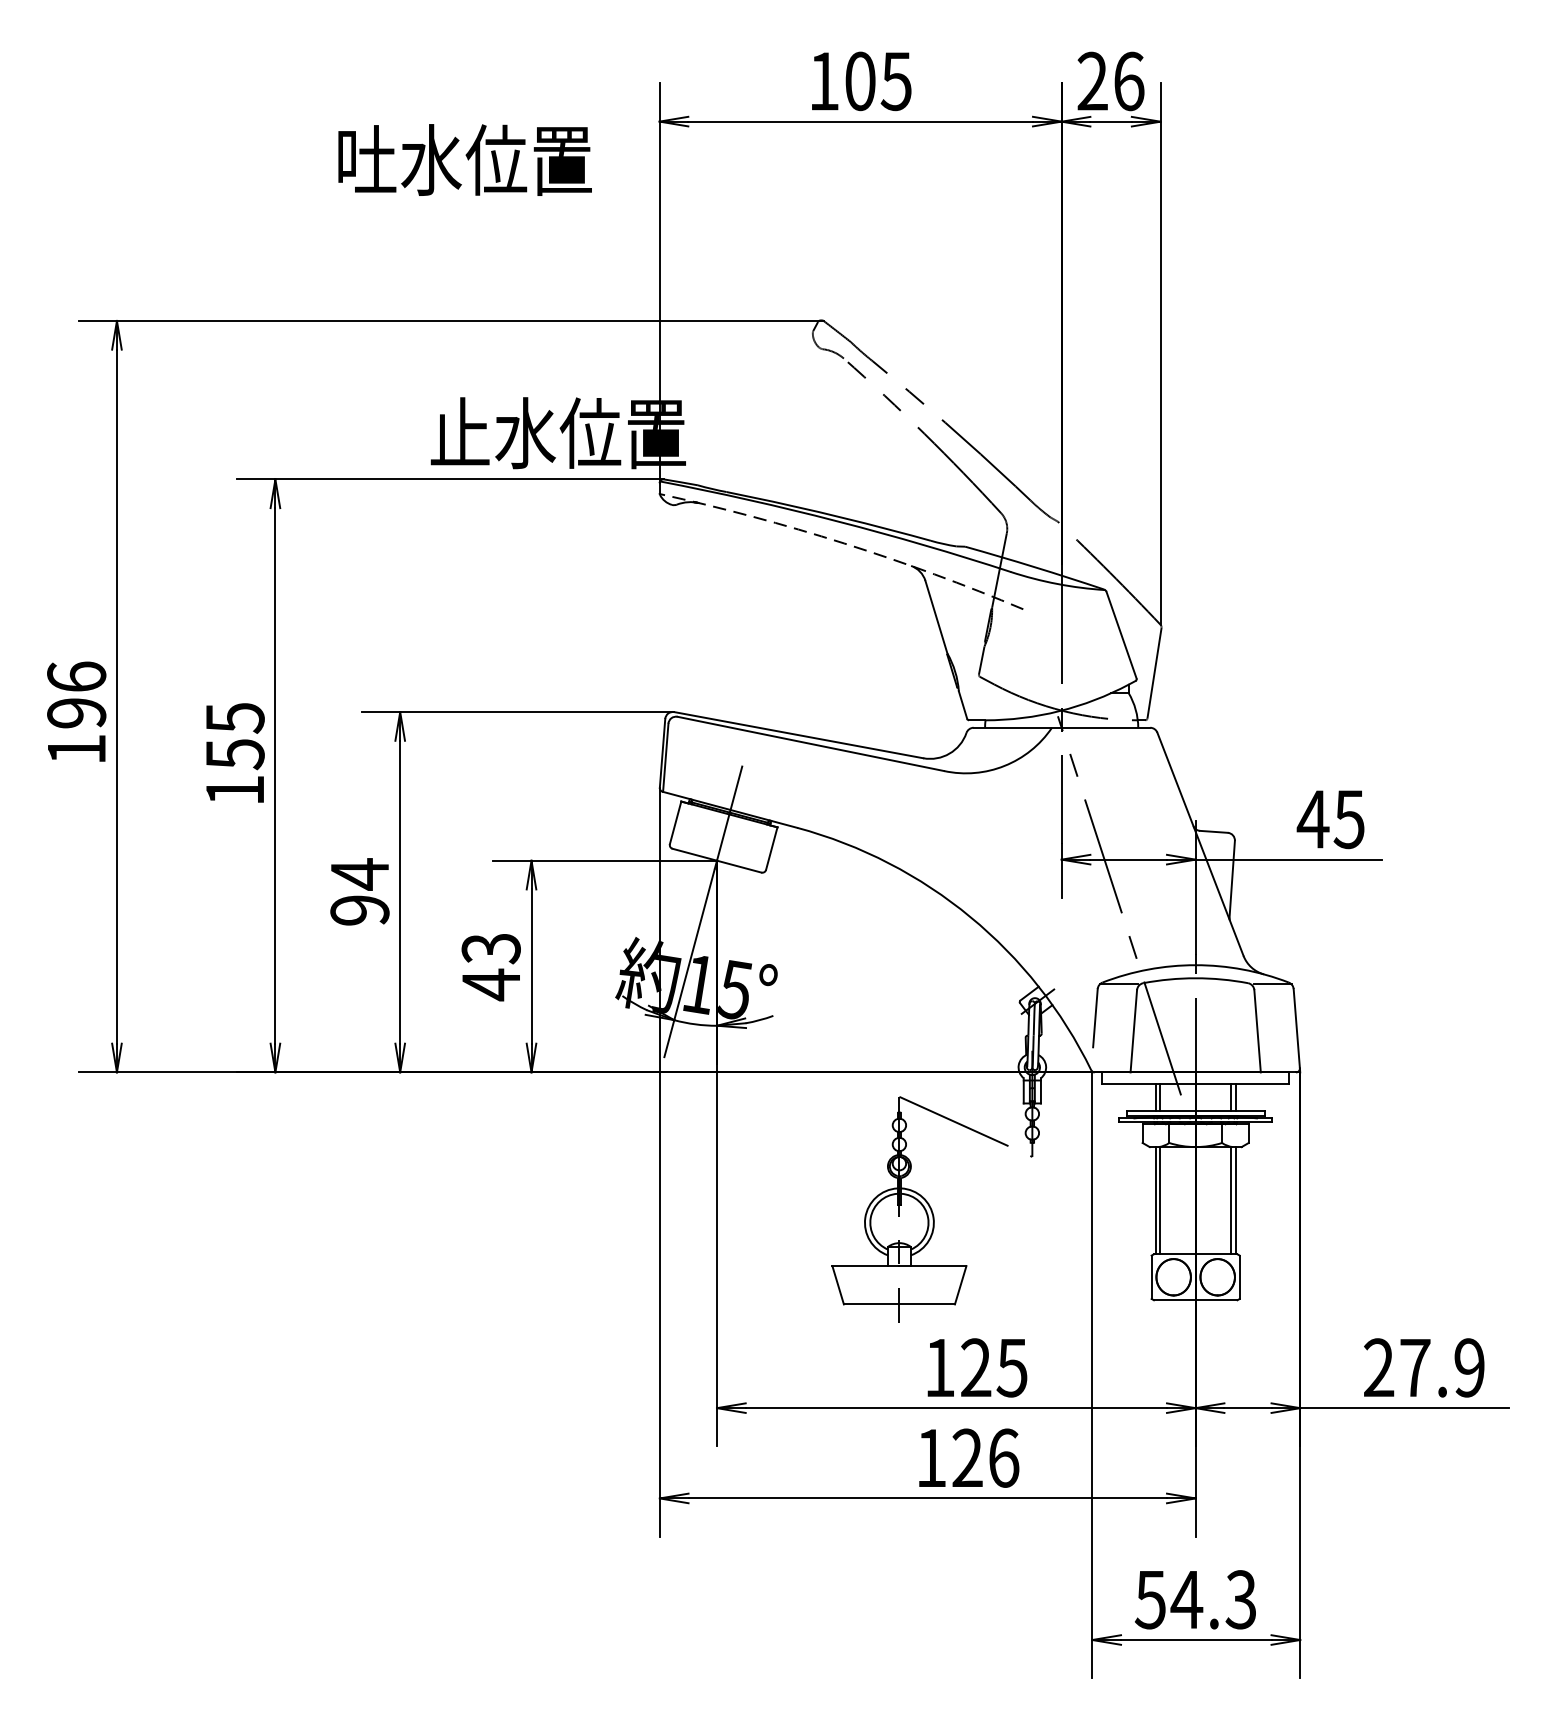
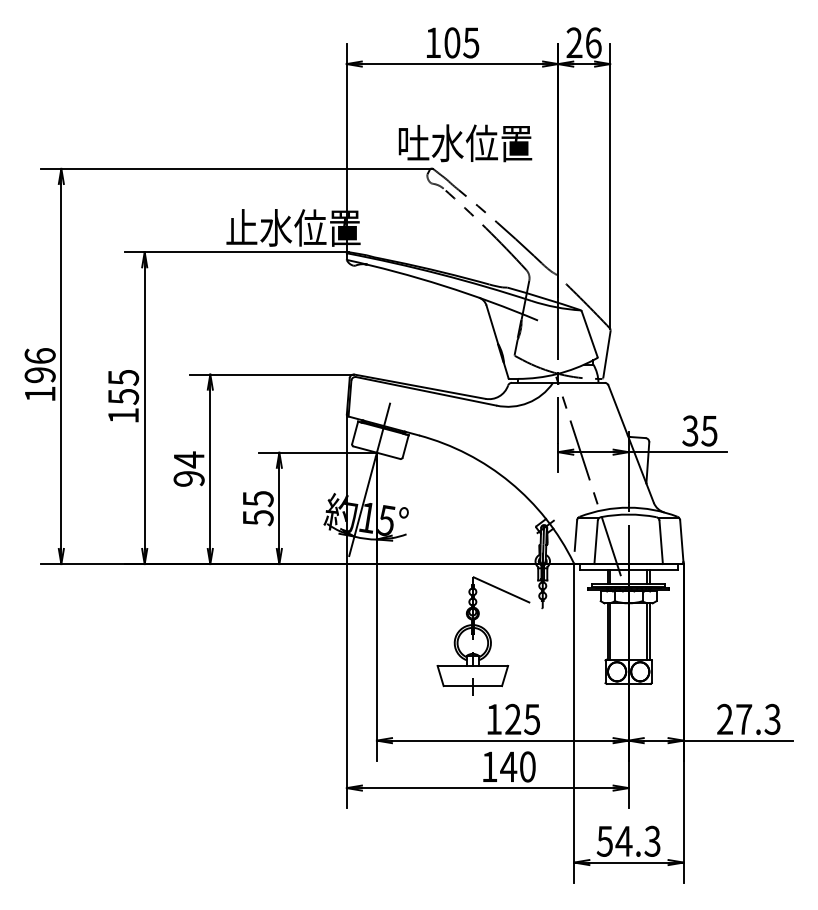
text: (465, 160) -> (465, 143), moved
arc: (843, 542) -> (443, 285), dashed -> solid
text: (1311, 818) -> (689, 430), 45 -> 35
text: (489, 966) -> (257, 508), 43 -> 55
text: (1469, 1367) -> (772, 719), 27.9 -> 27.3
text: (984, 1457) -> (517, 766), 126 -> 140

